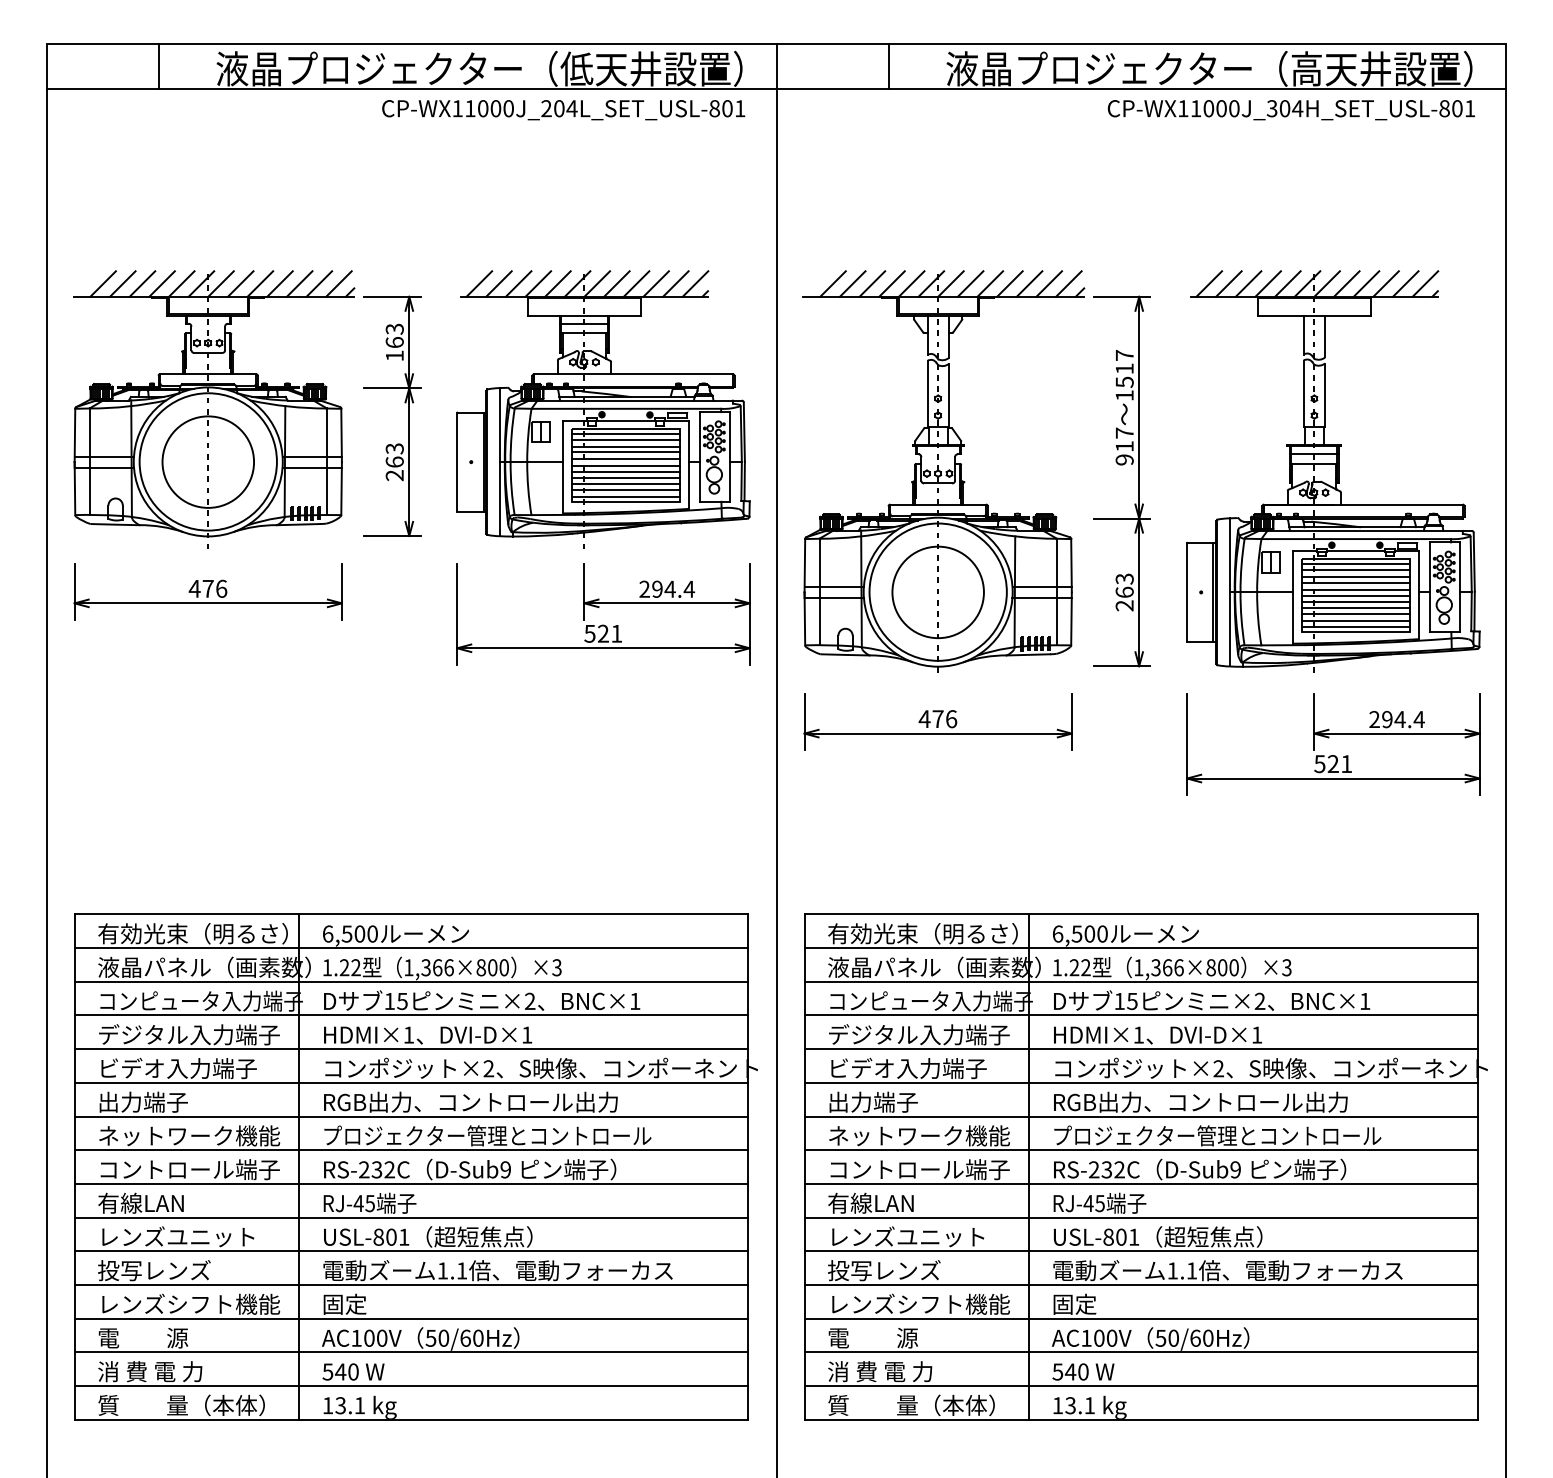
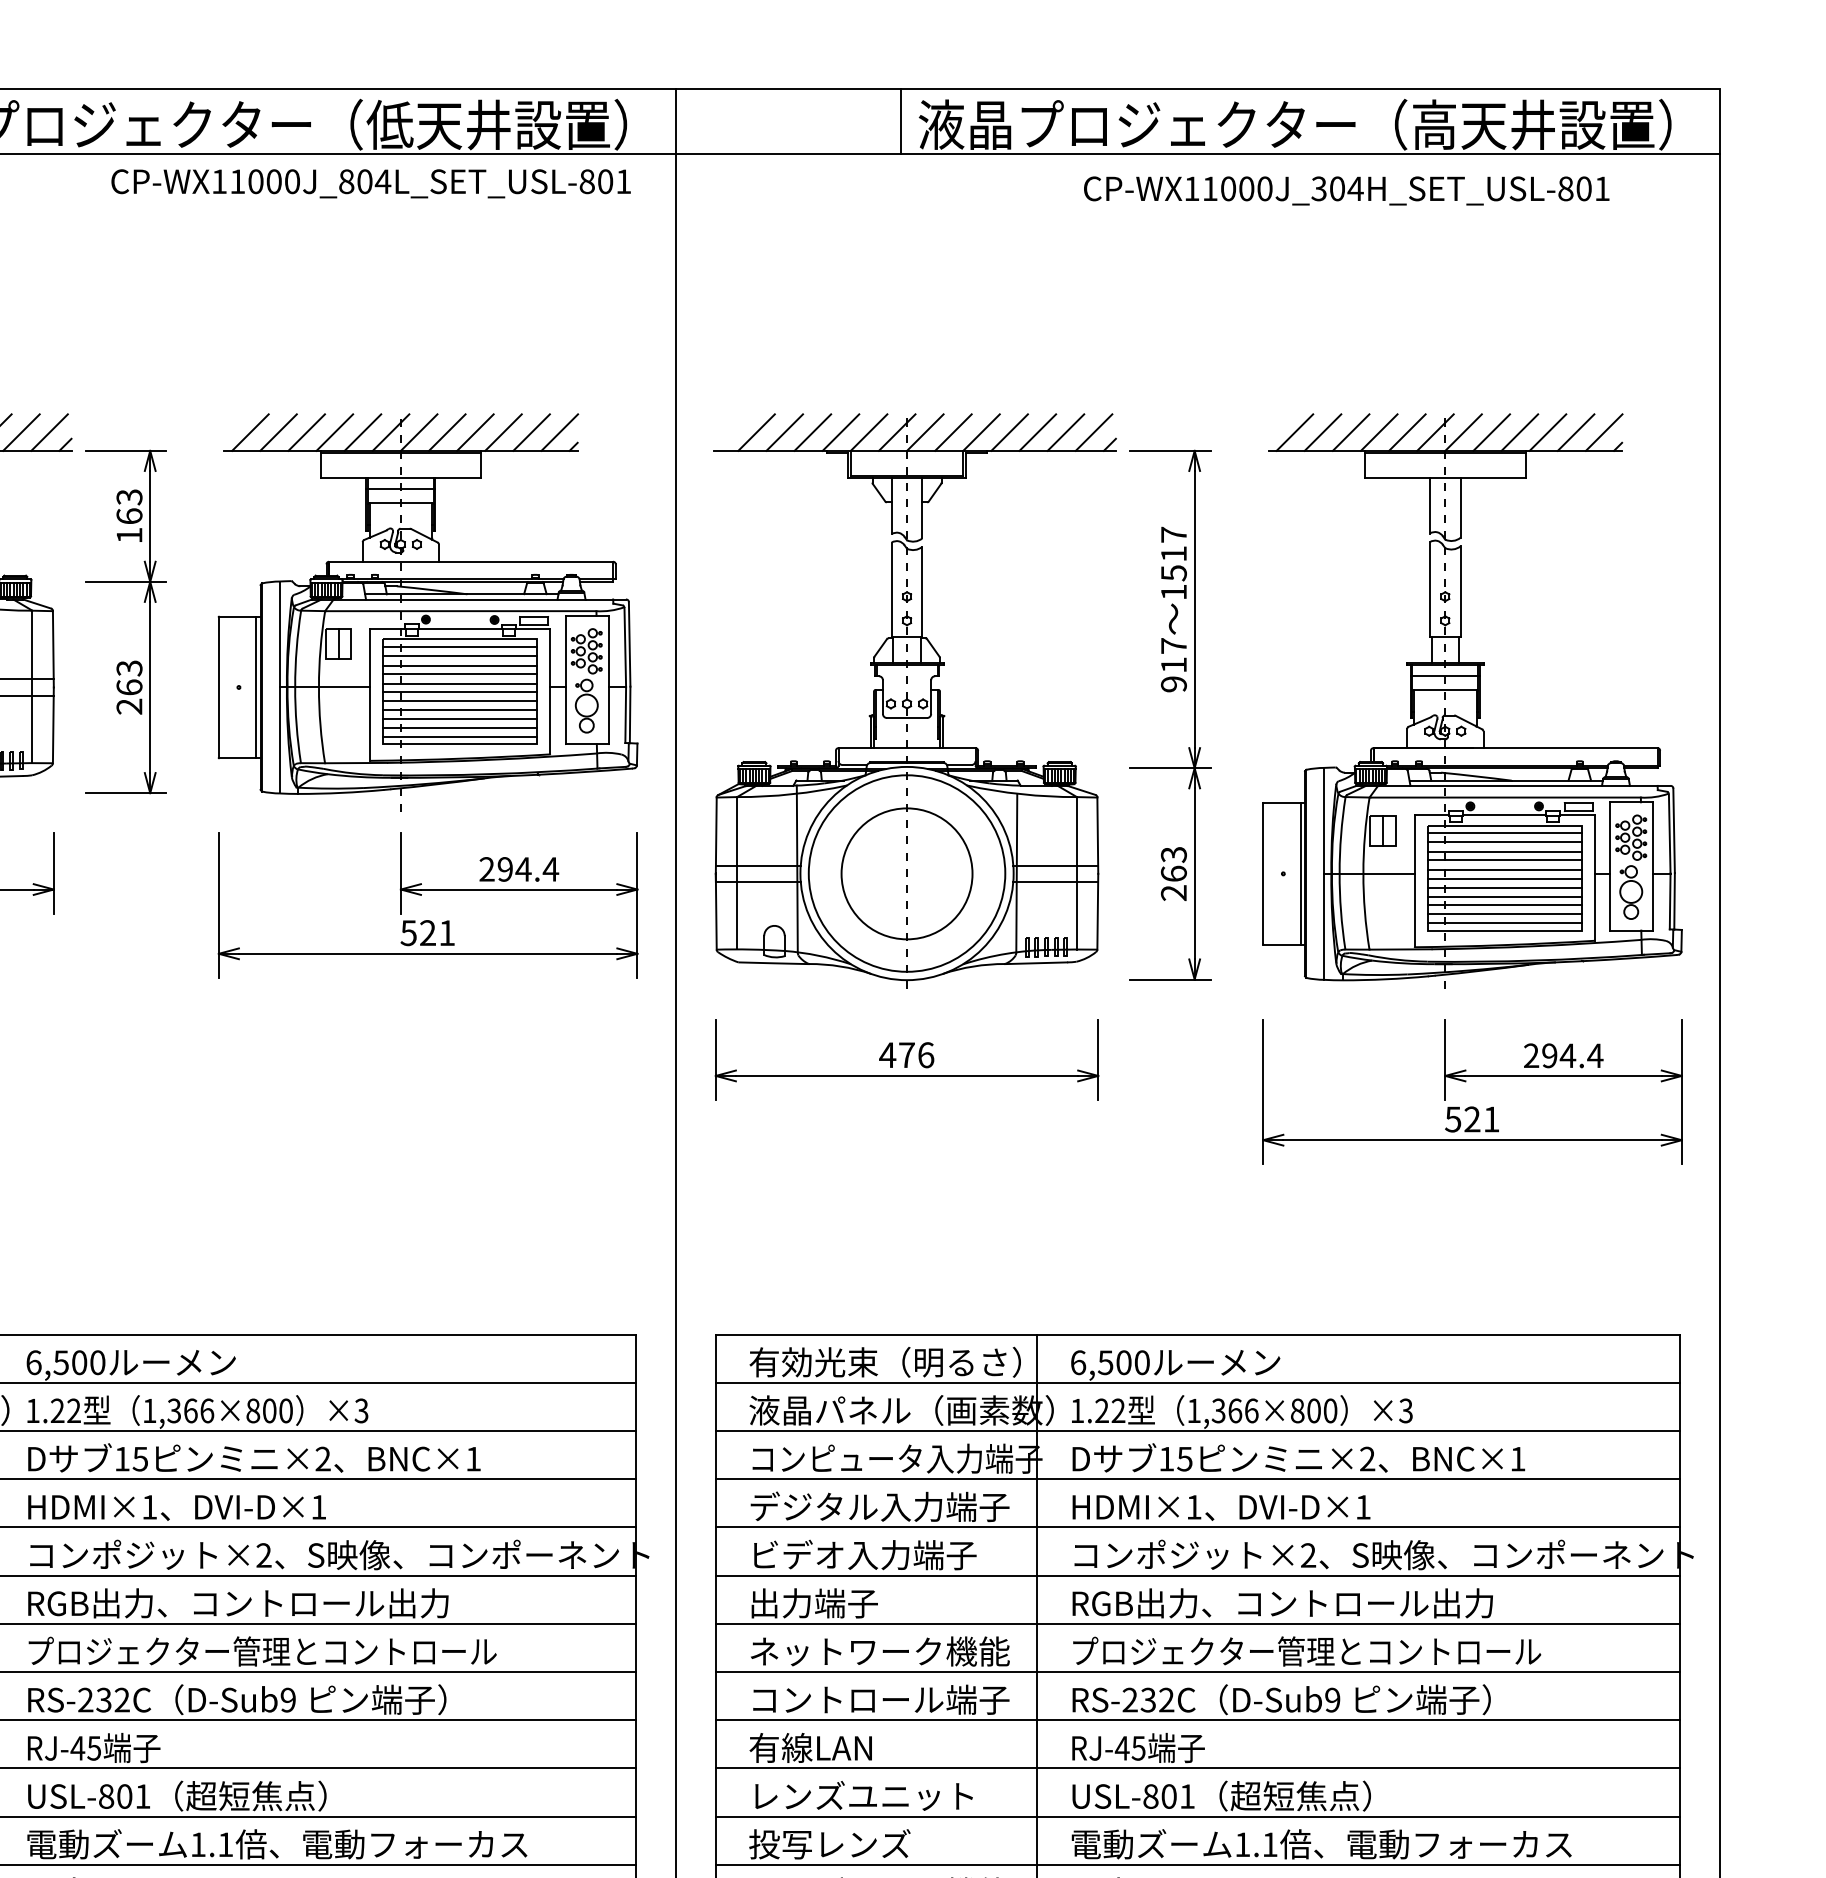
line: (888, 66) -> (900, 121), moved
text: (546, 108) -> (346, 181), CP-WX11000J_204L_SET_USL-801 -> CP-WX11000J_804L_SET_USL-801
text: (1290, 110) -> (1345, 191), moved

